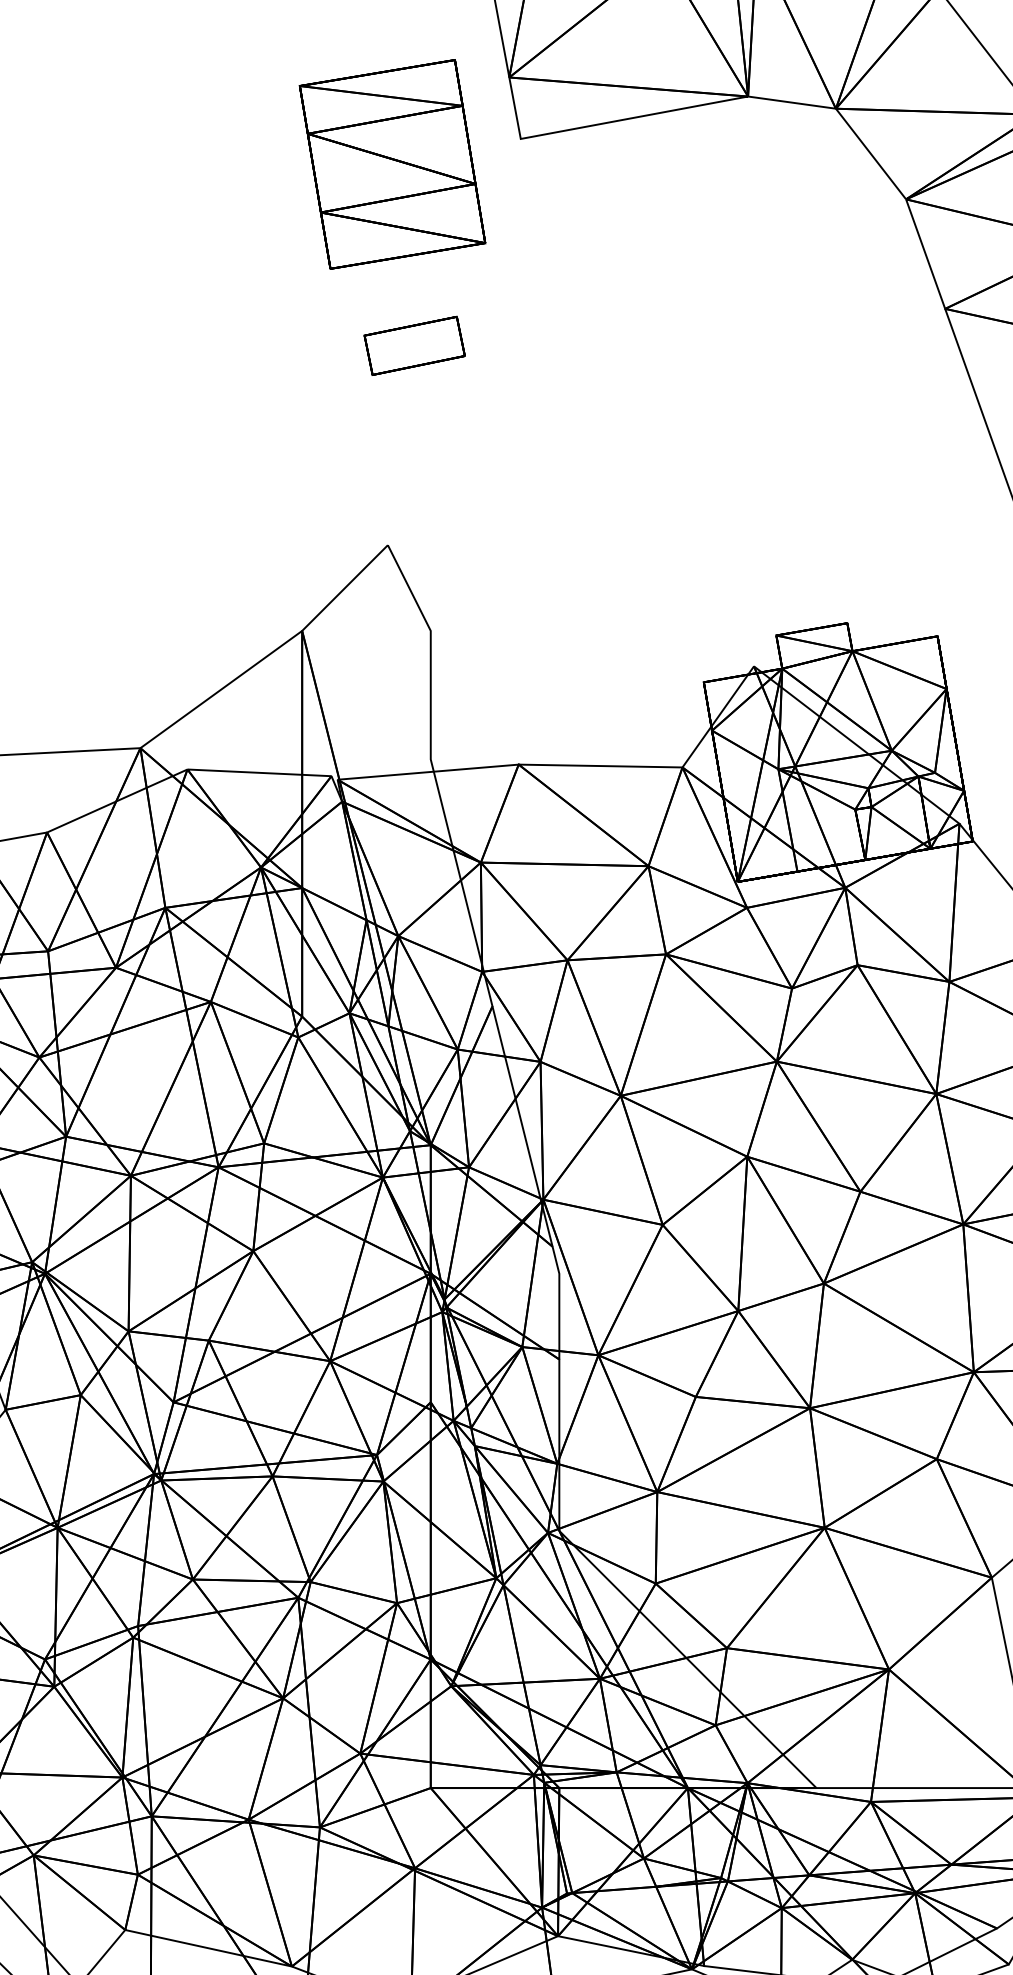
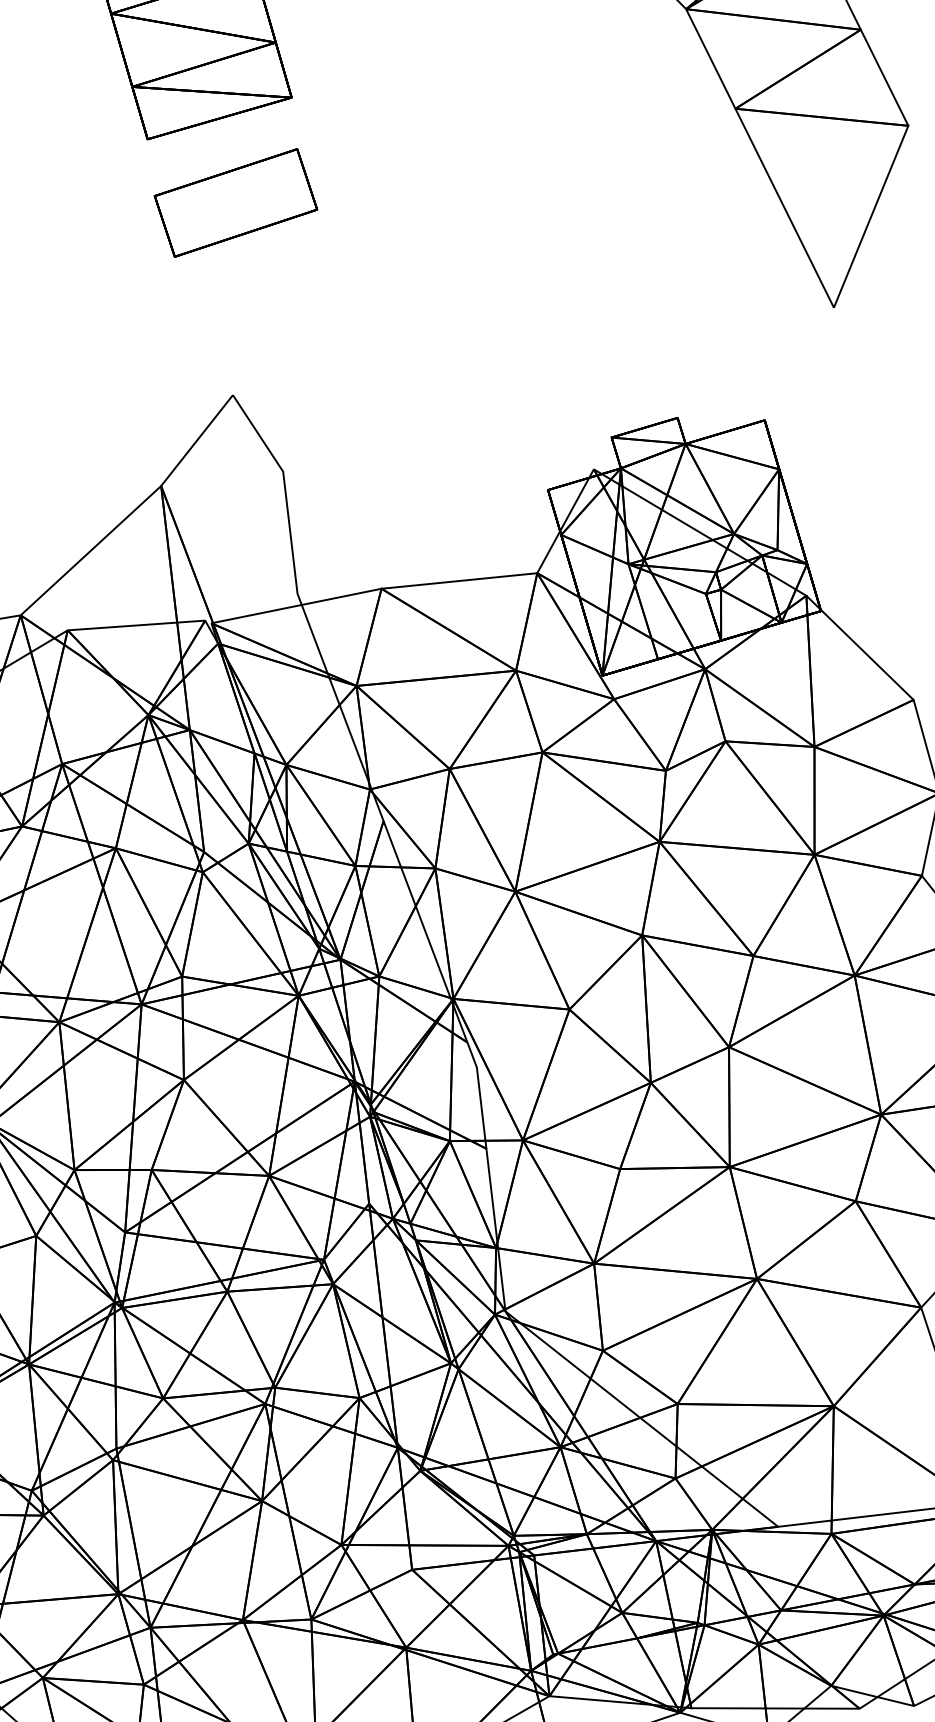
part: (414, 345) -> (235, 202), size x1.67

